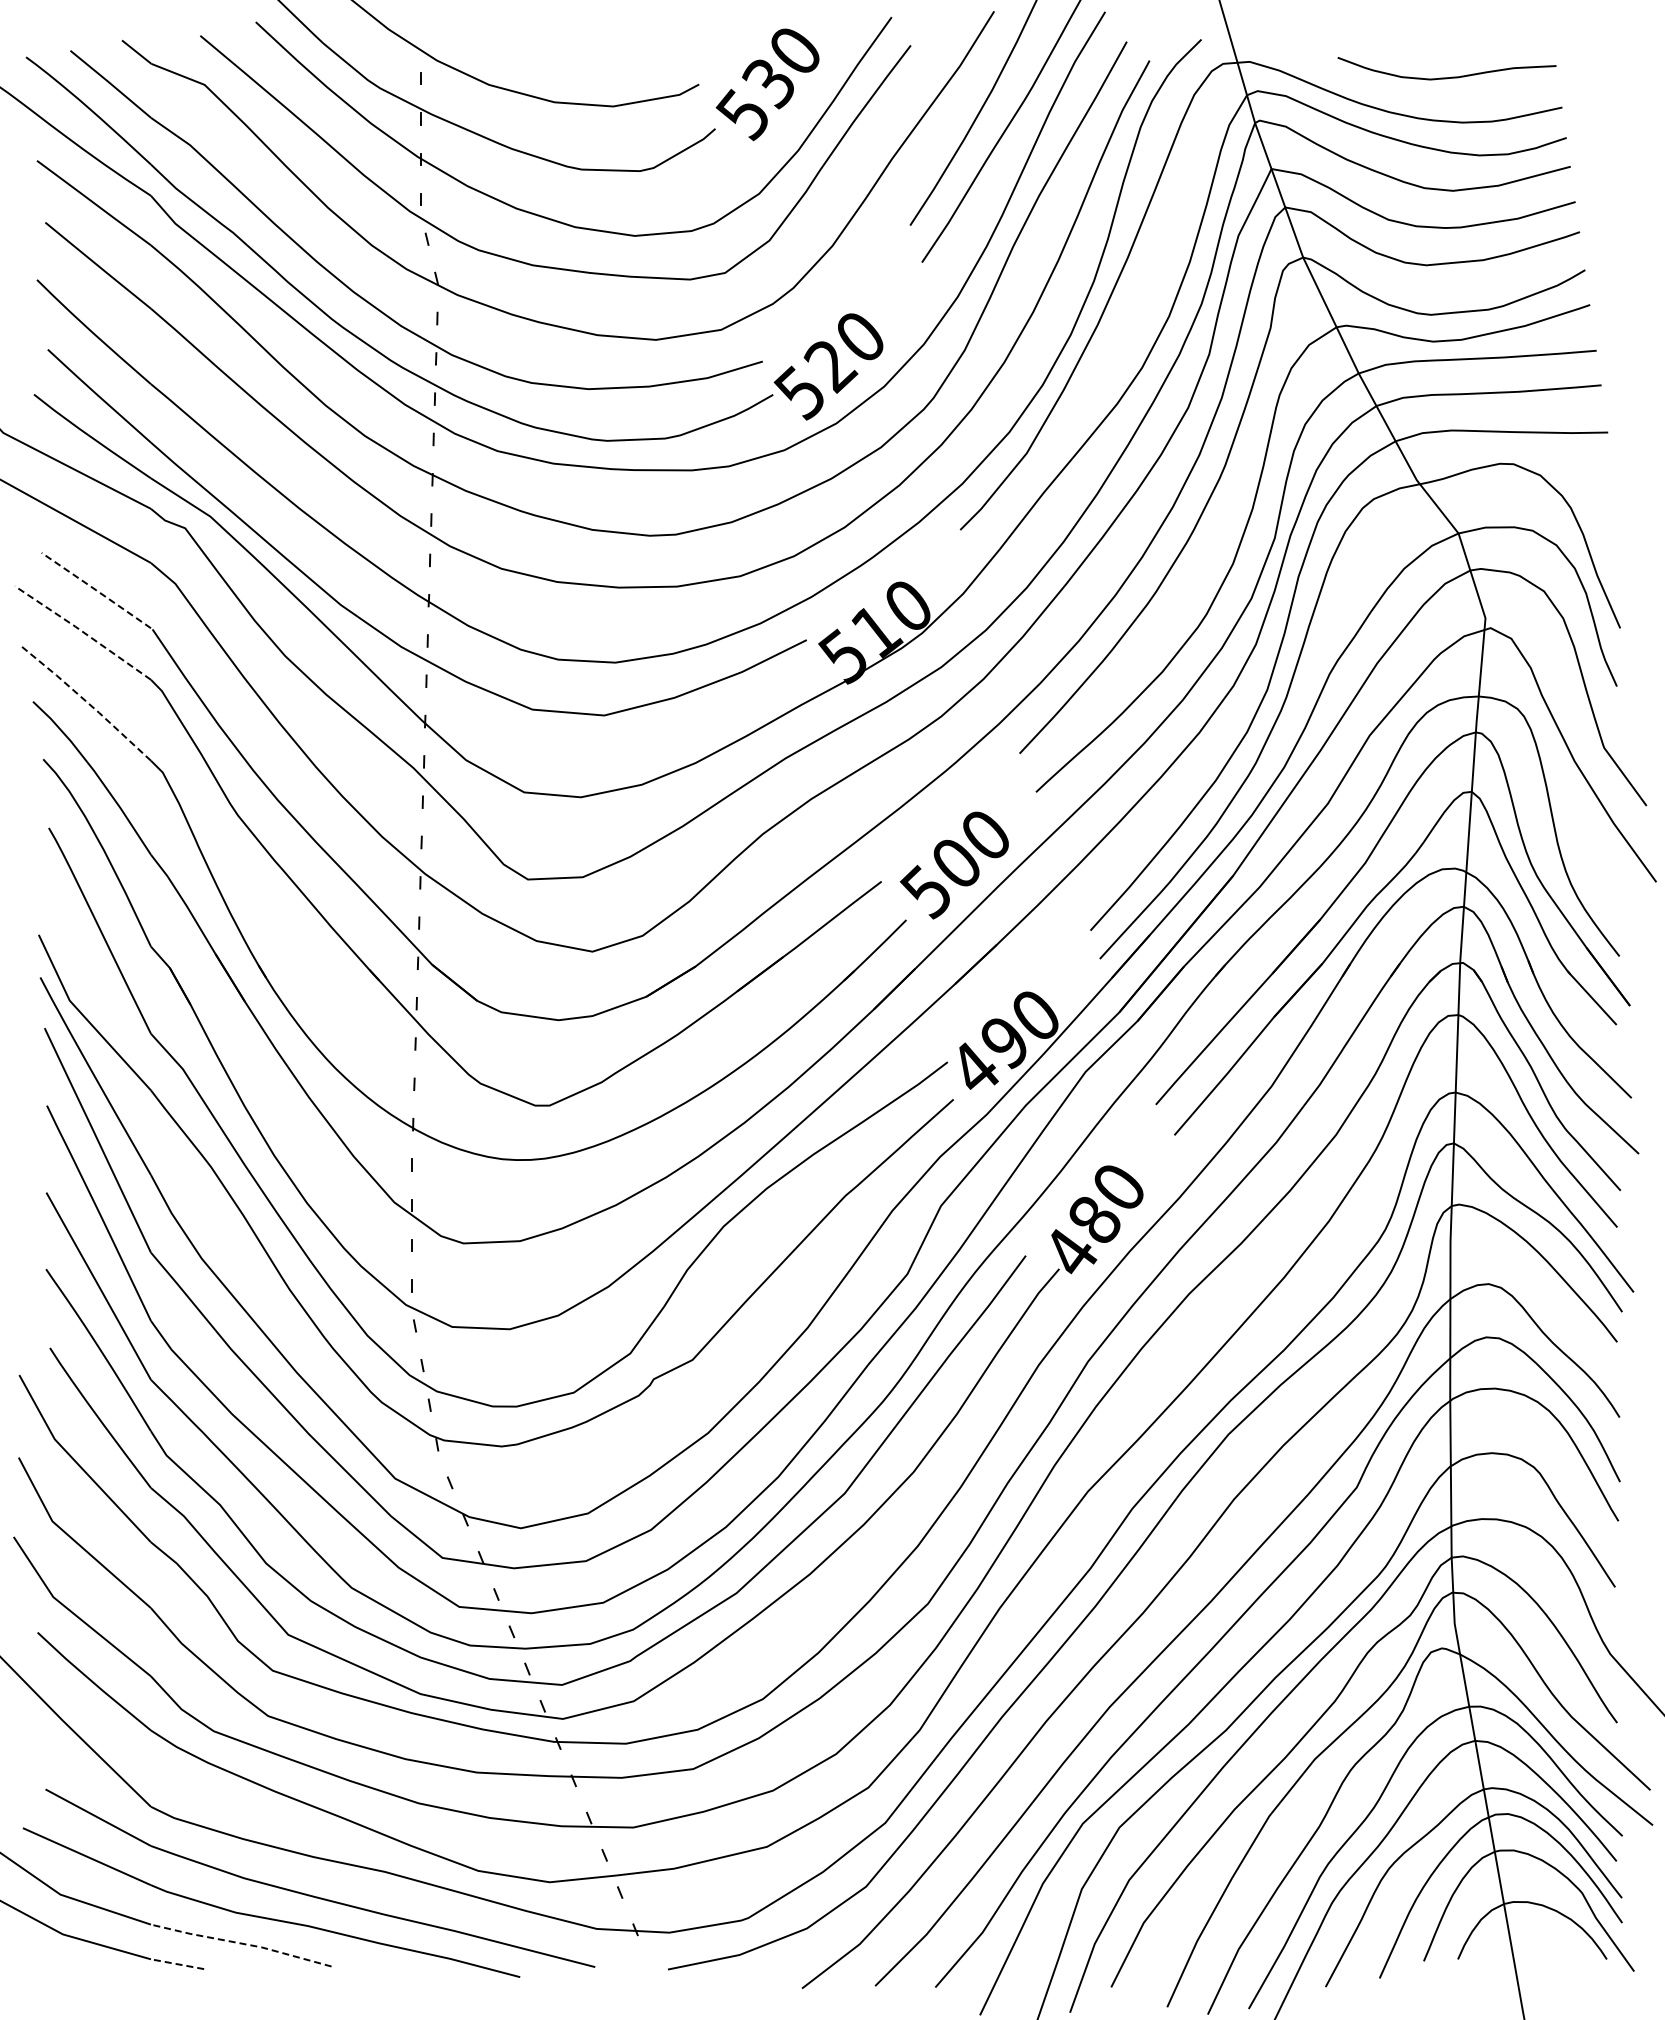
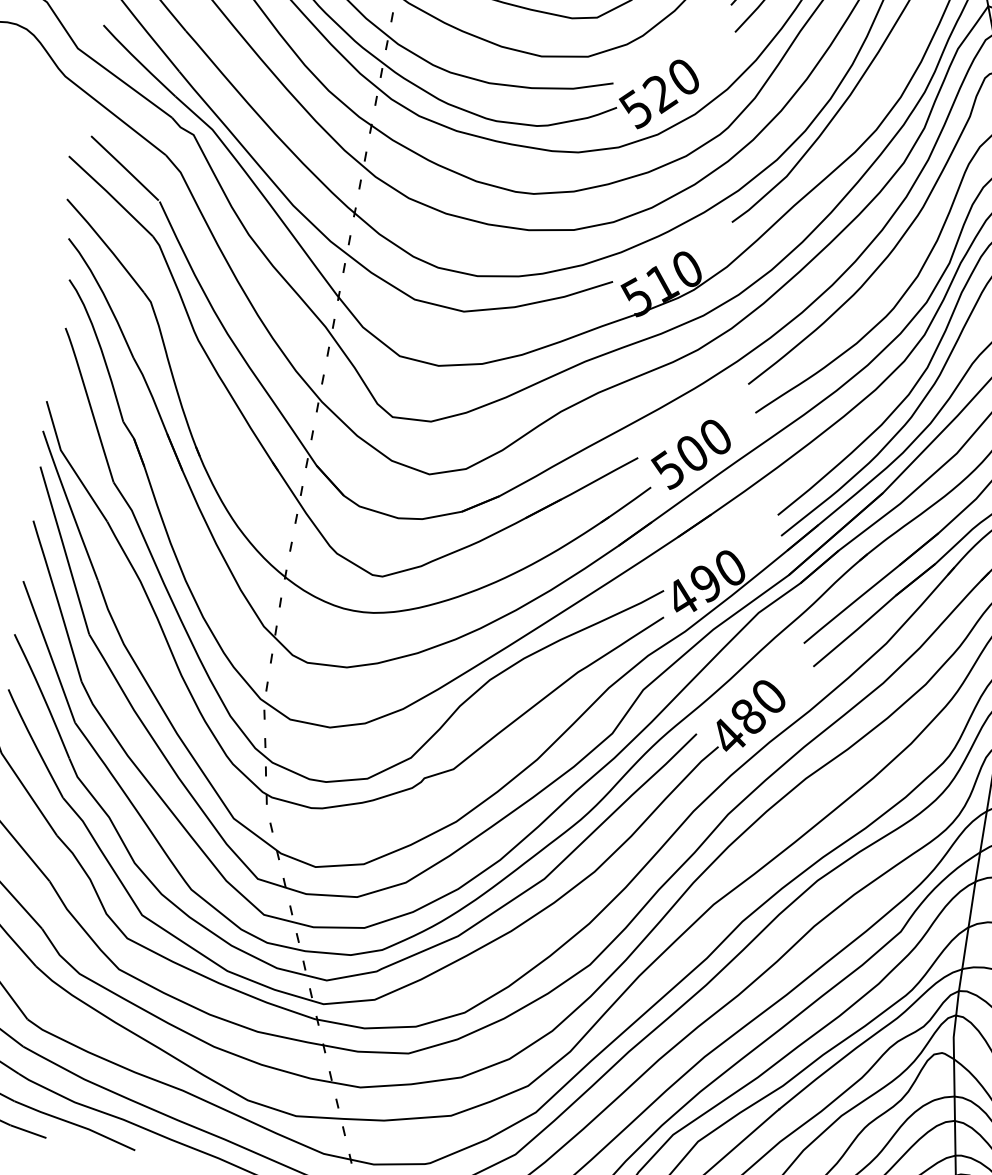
line: (96, 590) -> (125, 168), dashed -> solid
line: (82, 631) -> (110, 195), dashed -> solid
line: (87, 702) -> (106, 245), dashed -> solid
line: (241, 1943) -> (75, 1124), dashed -> solid
line: (177, 1964) -> (28, 1131), dashed -> solid

